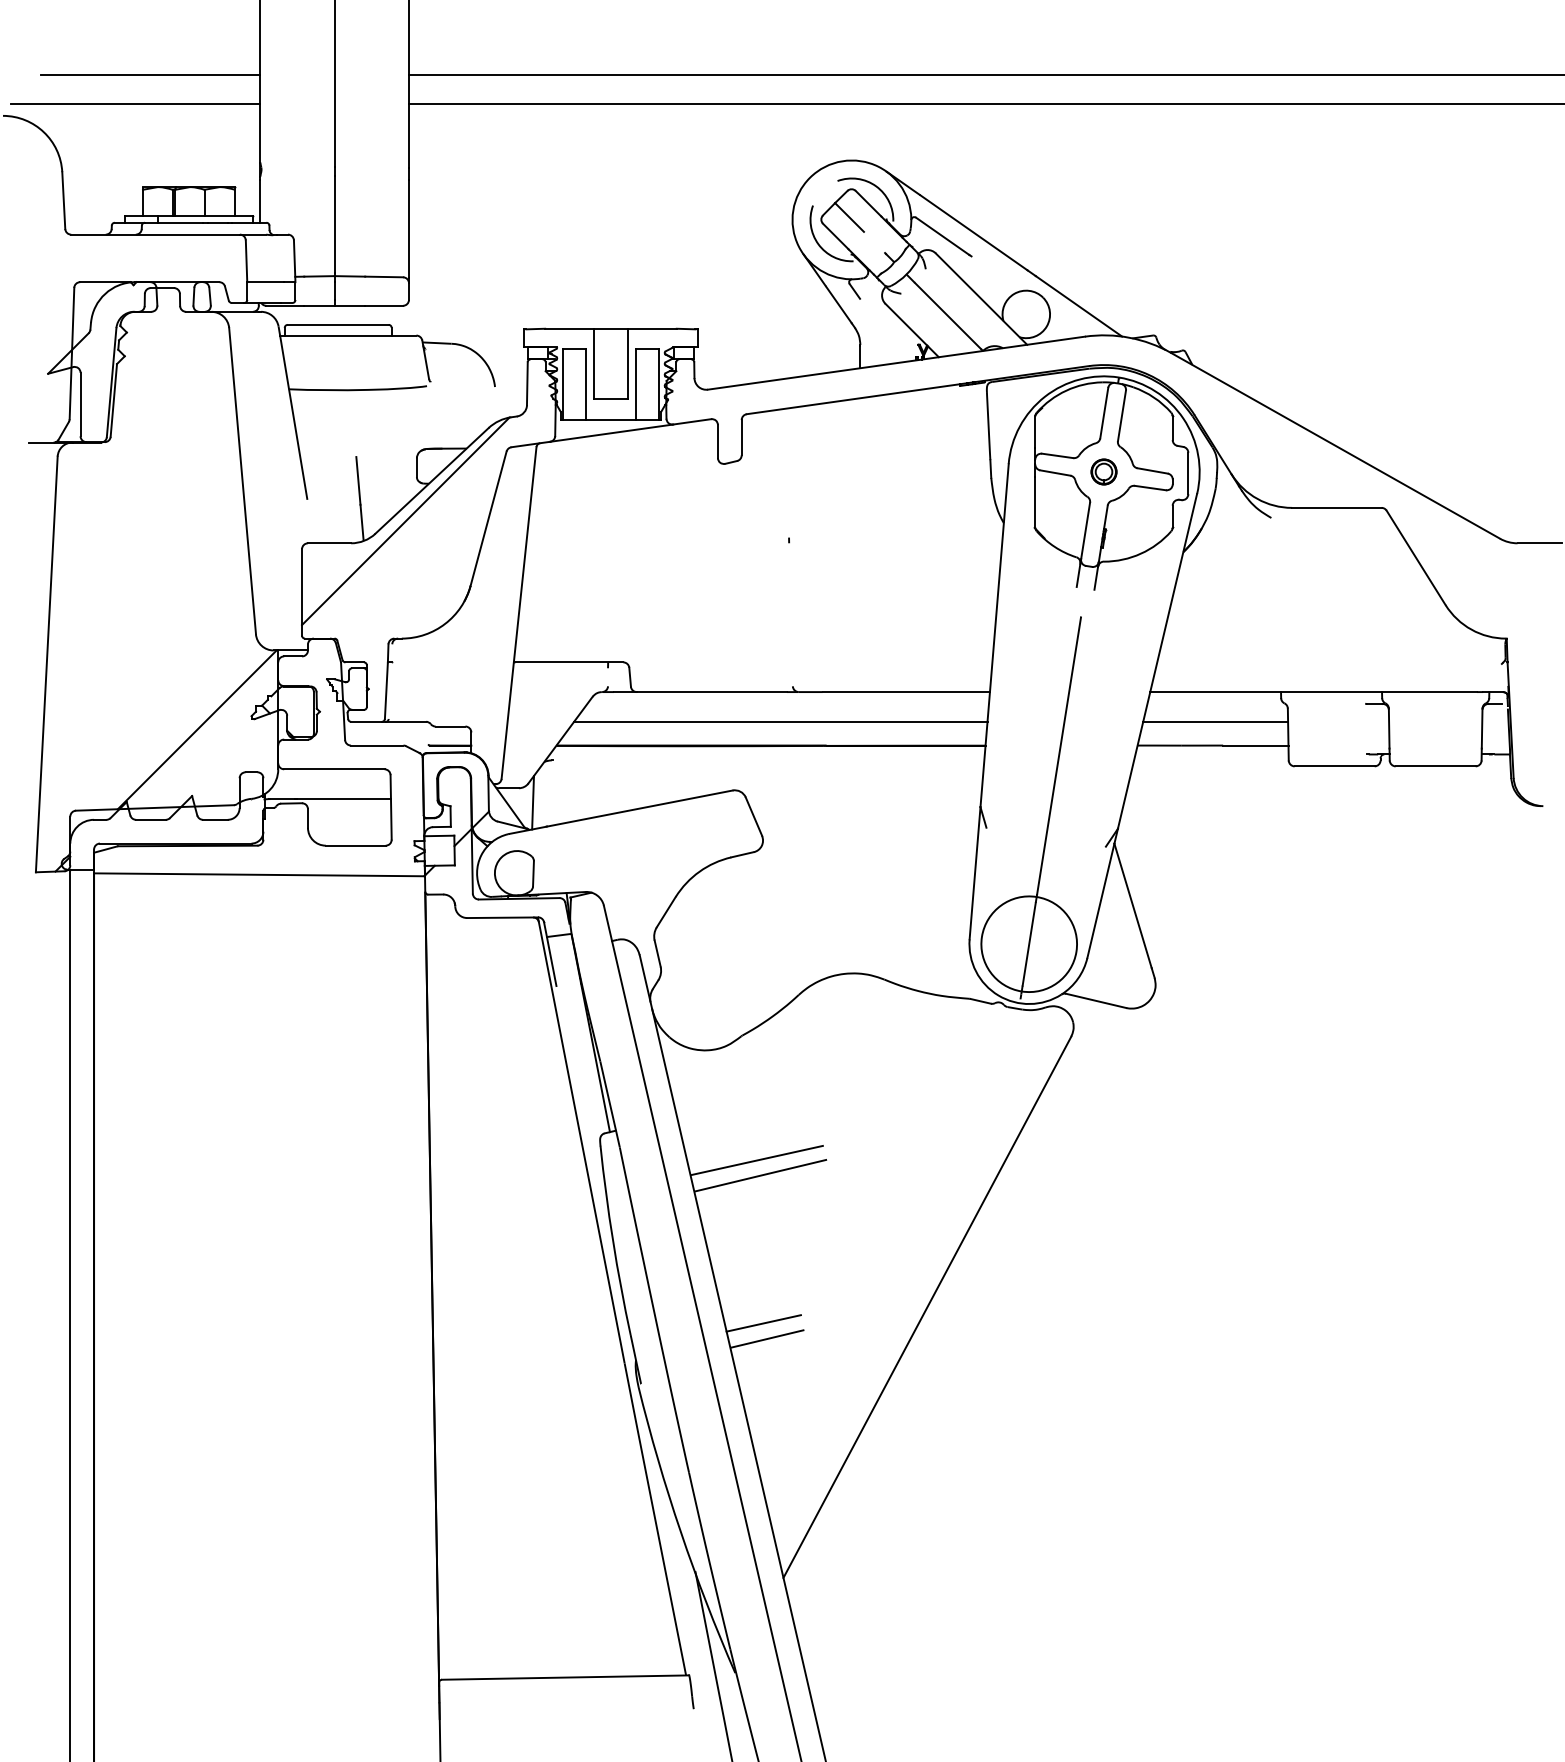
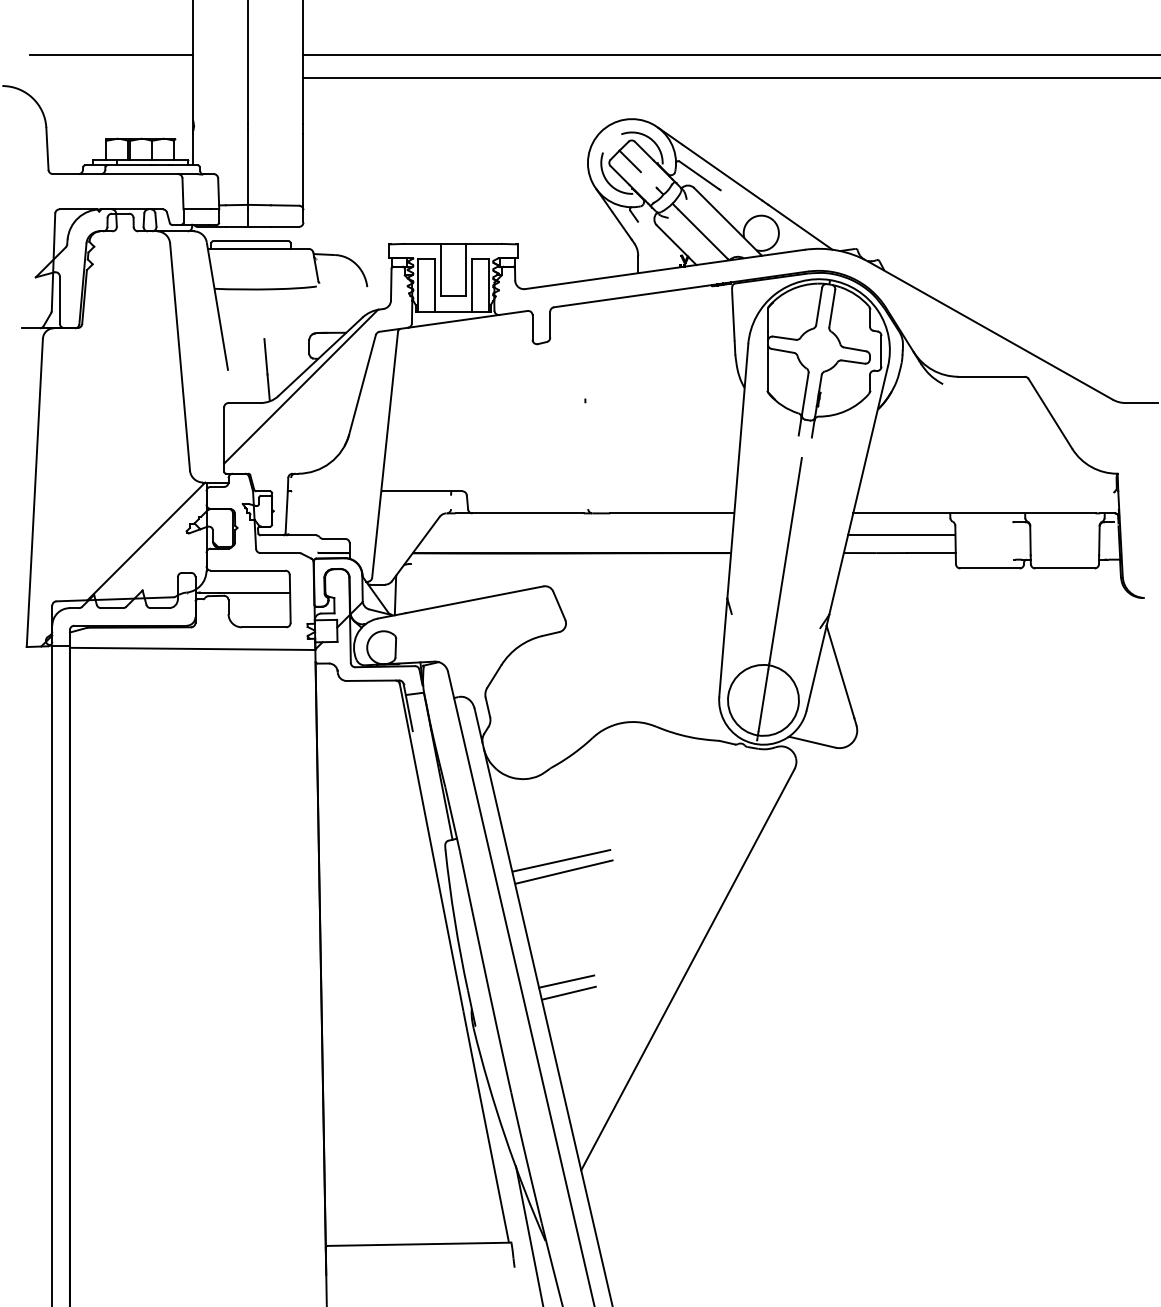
line: (135, 104) -> (100, 77), removed
part: (1103, 472) -> (818, 350), removed
line: (781, 721) -> (579, 535), removed

